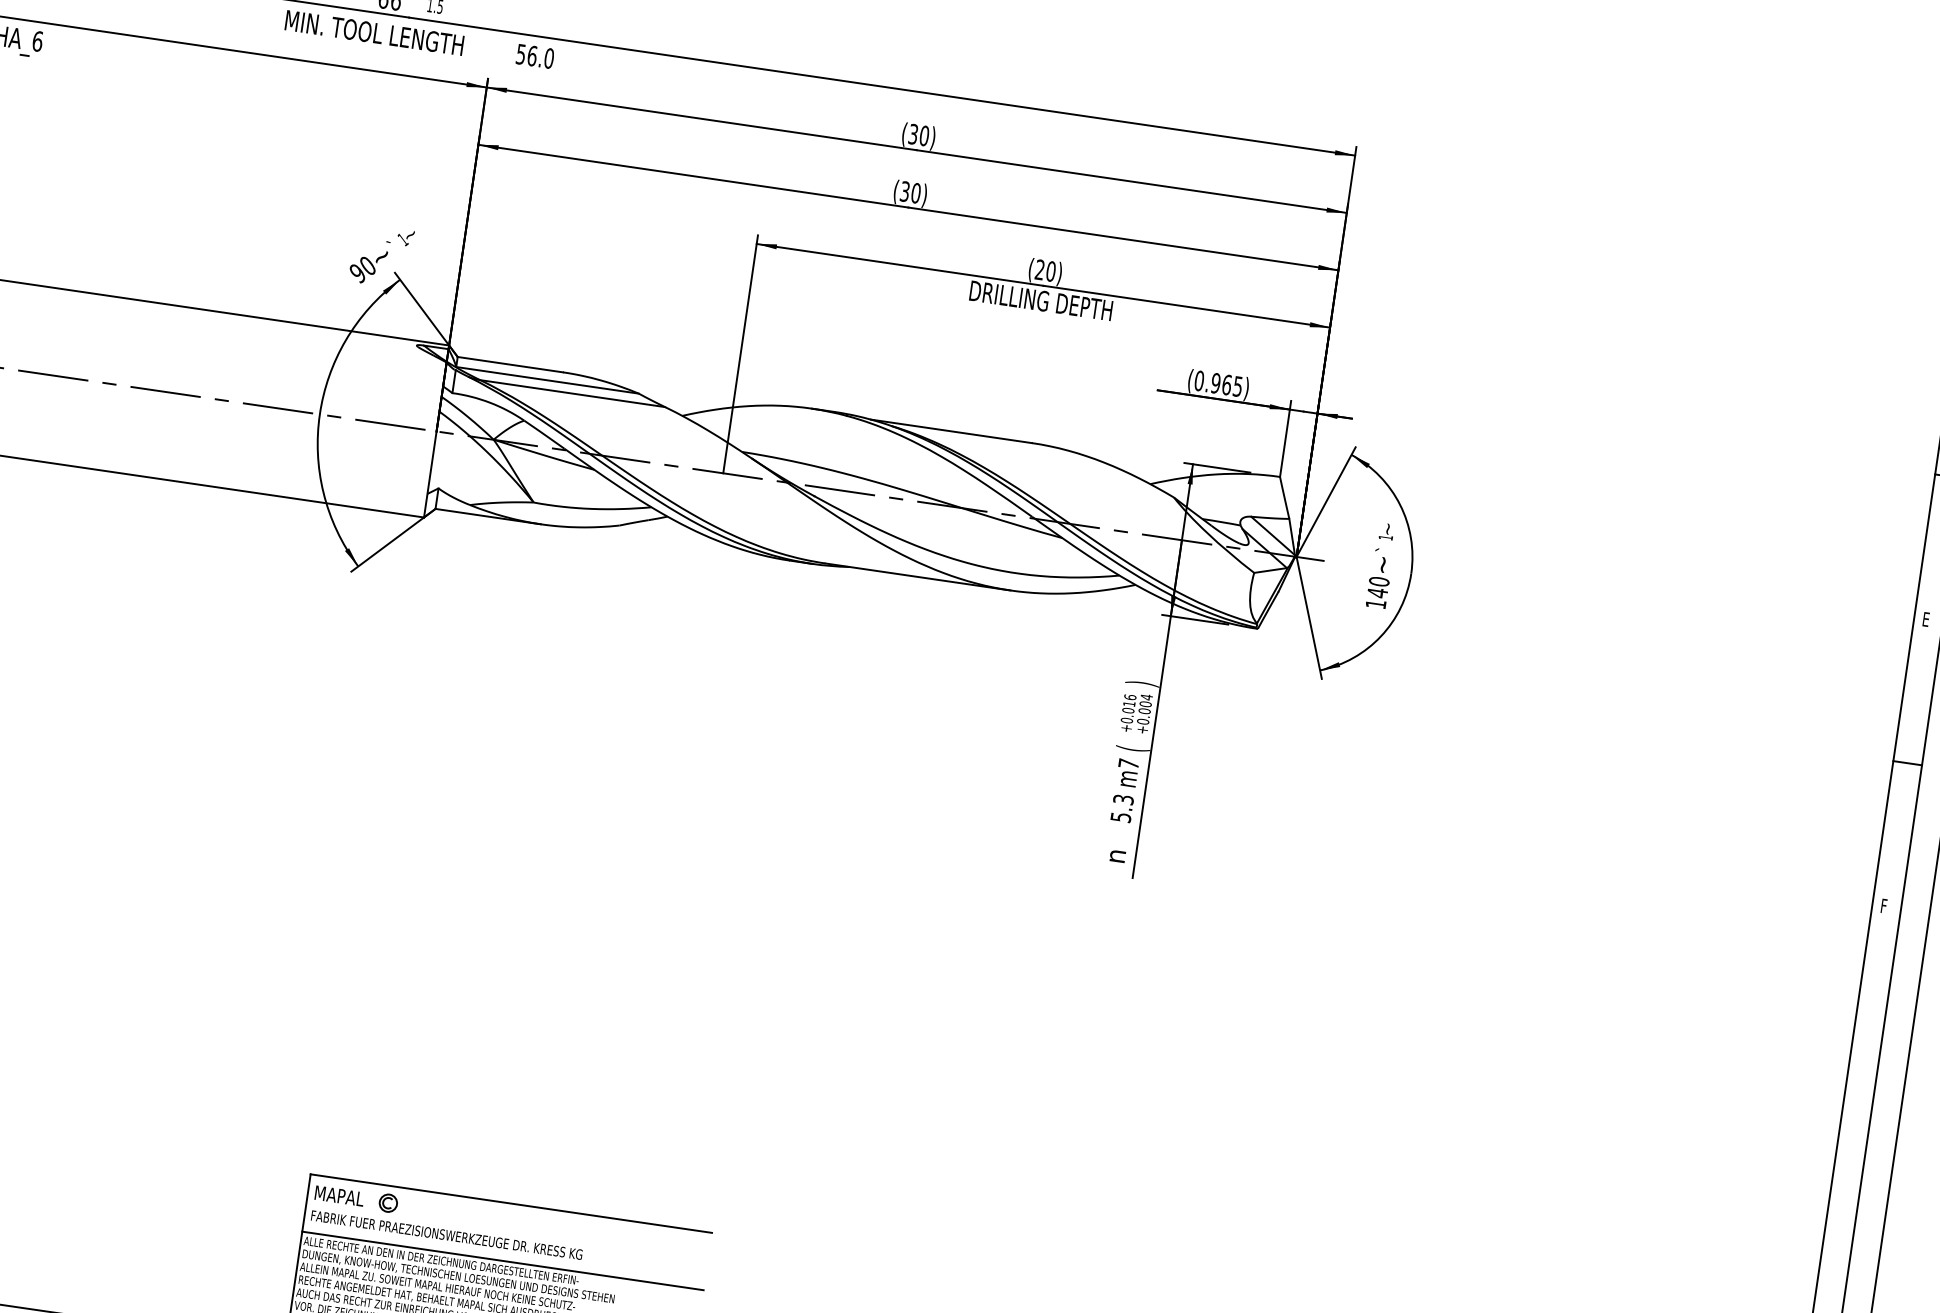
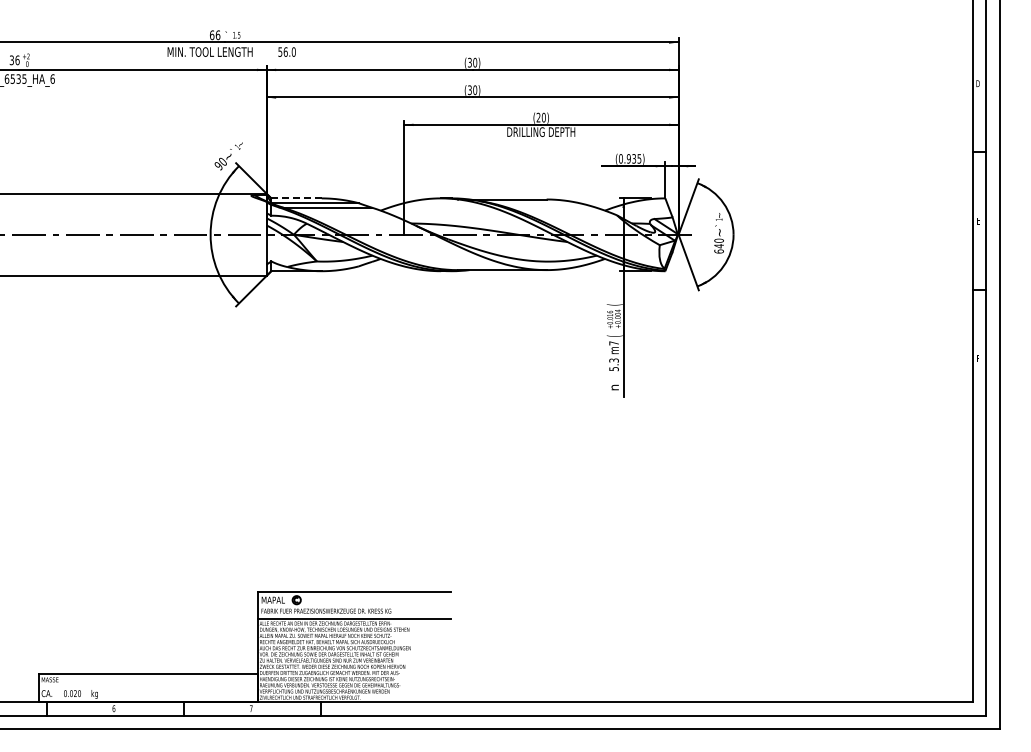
line: (512, 365) -> (297, 198), solid -> dashed
text: (1227, 384) -> (634, 158), (0.965) -> (0.935)
text: (1374, 603) -> (718, 251), 140 -> 640
text: (1141, 682) -> (614, 304), ) -> (

